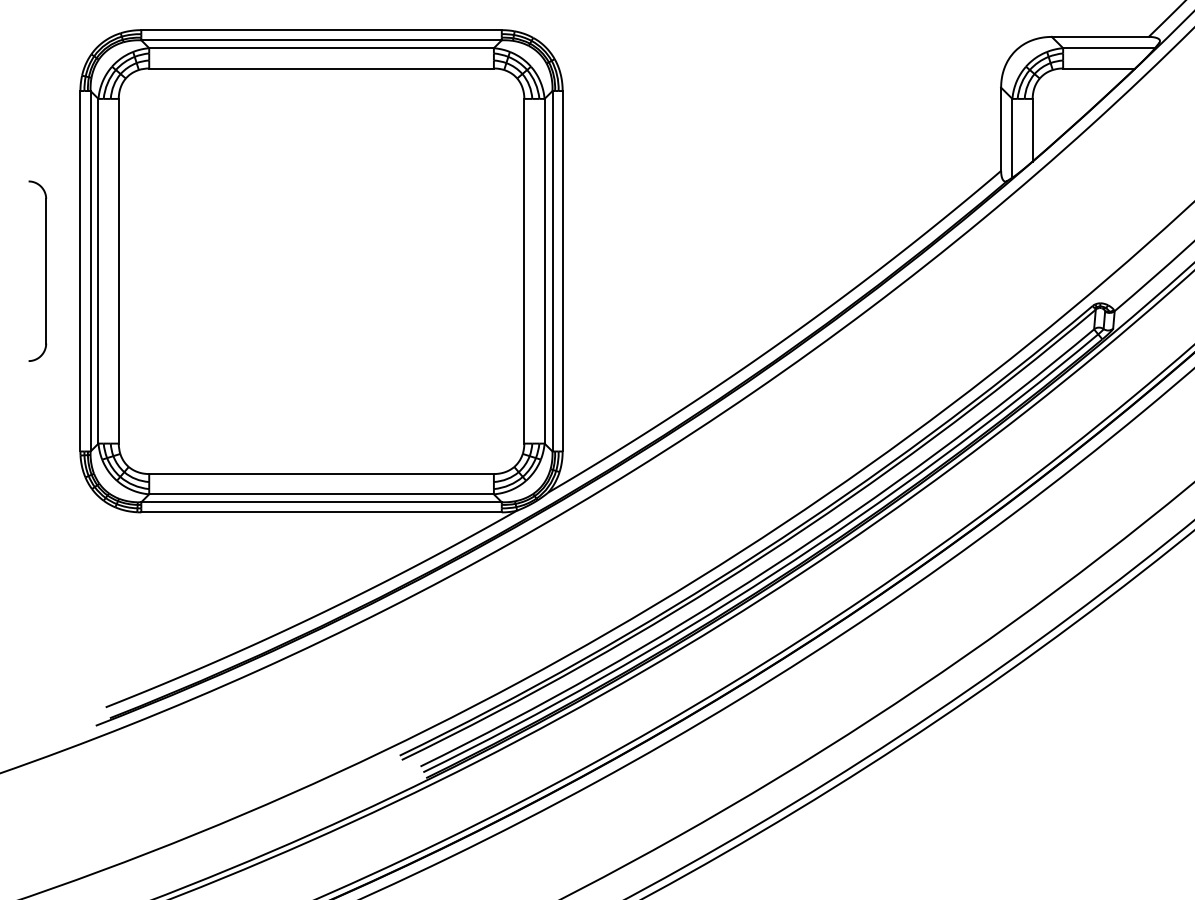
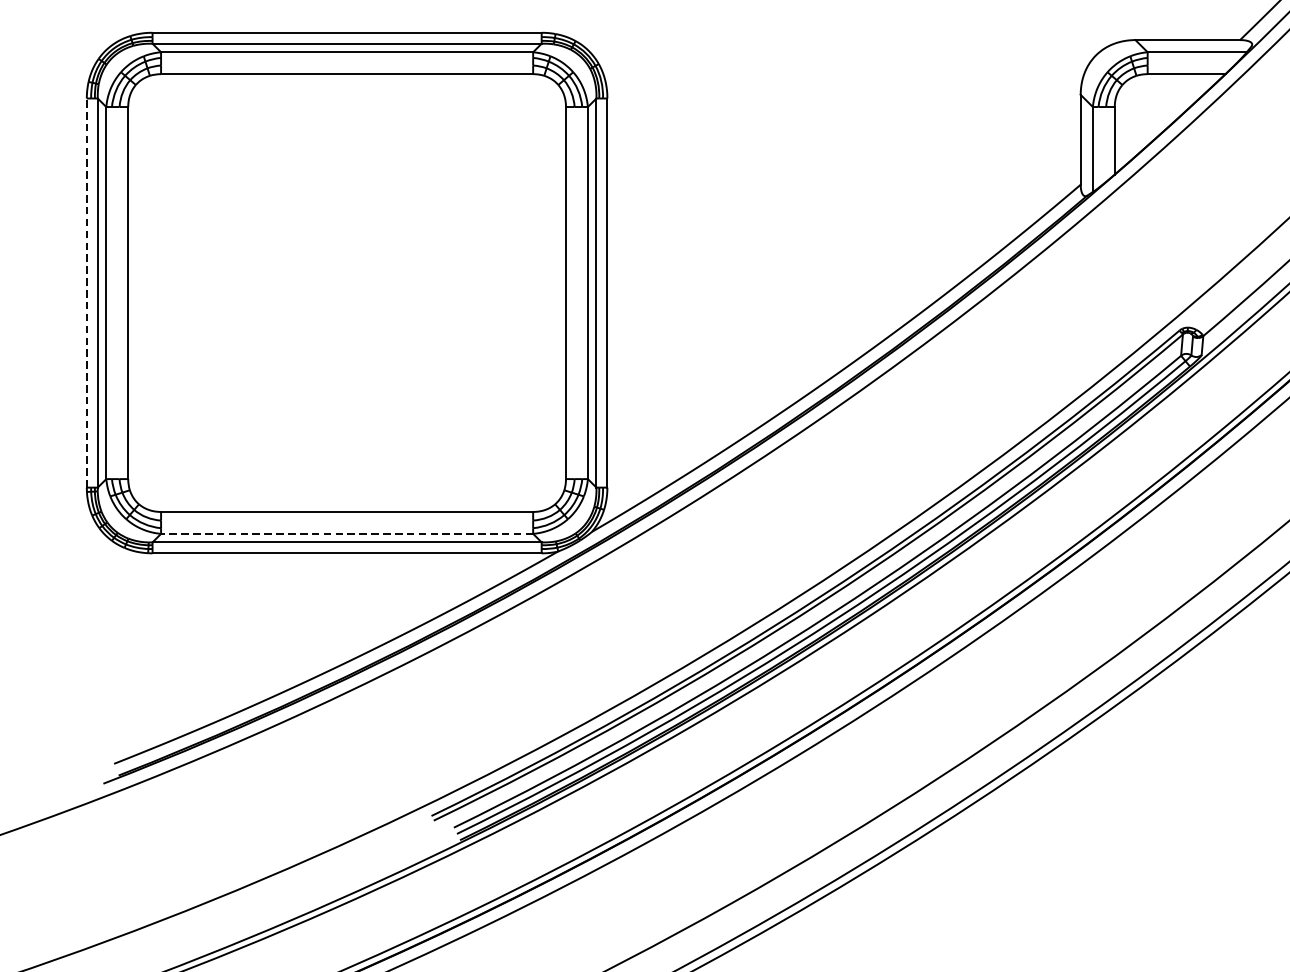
part: (45, 270) -> (49, 292), removed
line: (80, 270) -> (86, 292), solid -> dashed
line: (321, 494) -> (347, 534), solid -> dashed

